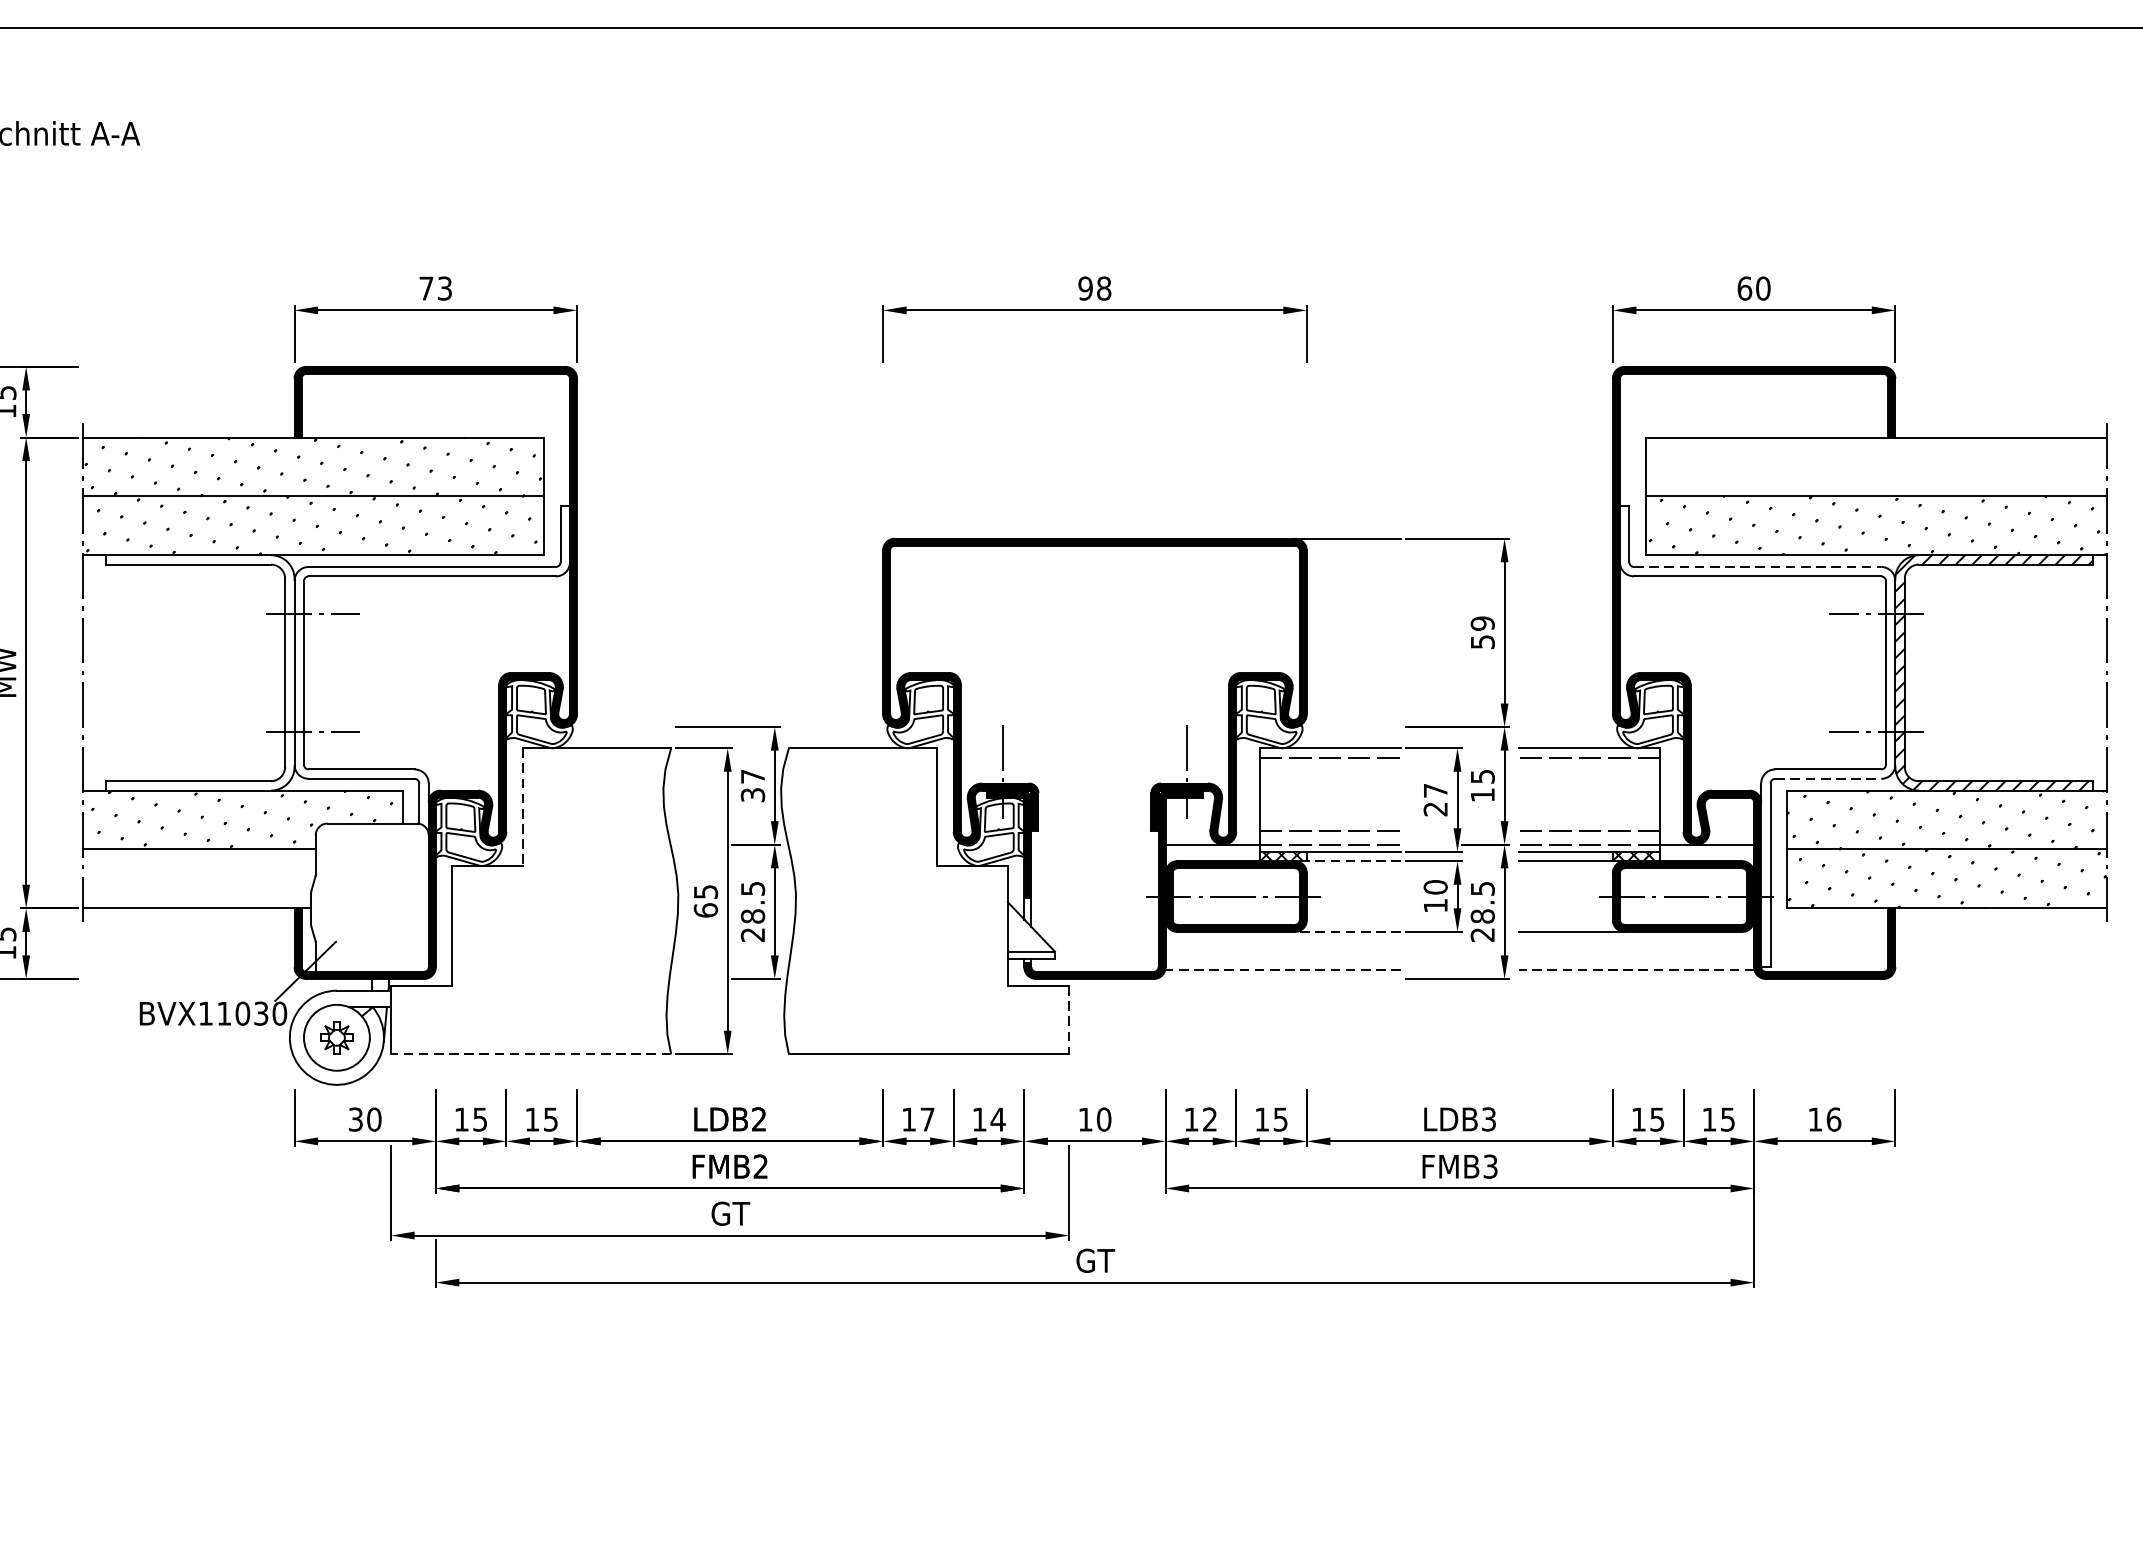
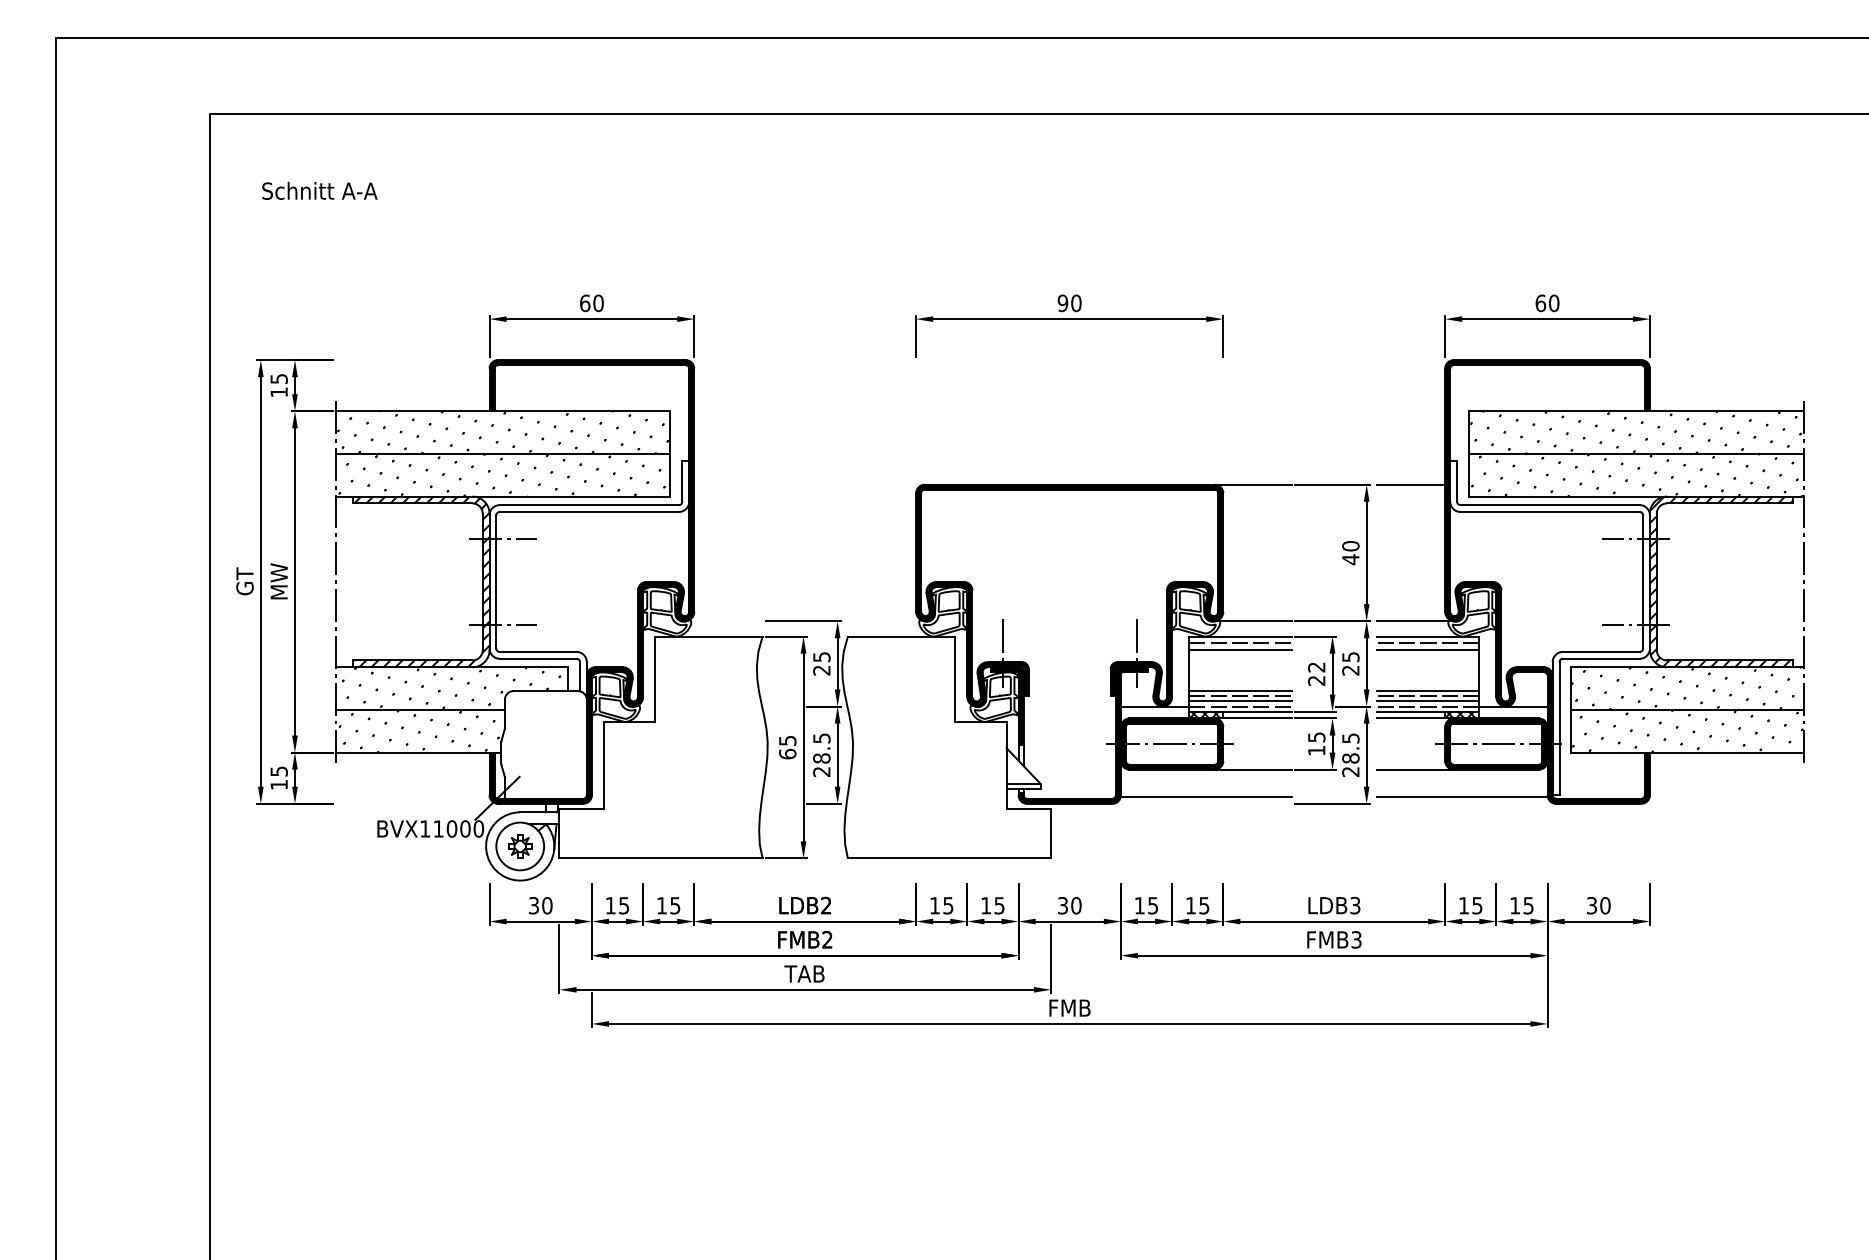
text: (435, 288) -> (591, 303), 73 -> 60
text: (1104, 288) -> (1076, 303), 98 -> 90
hatch: (1875, 466) -> (1635, 432), added
line: (1565, 538) -> (1410, 484), added
line: (1758, 567) -> (1550, 505), dashed -> solid
text: (1482, 633) -> (1350, 553), 59 -> 40
hatch: (200, 672) -> (421, 581), added
line: (1347, 727) -> (1252, 621), added
line: (1571, 727) -> (1415, 621), added
line: (1330, 767) -> (1240, 650), added
line: (1588, 767) -> (1427, 650), added
line: (1828, 778) -> (1601, 658), dashed -> solid
text: (752, 785) -> (821, 663), 37 -> 25
text: (1435, 790) -> (1316, 667), 27 -> 22
text: (1482, 795) -> (1350, 670), 15 -> 25
line: (523, 807) -> (655, 679), dashed -> solid
line: (1330, 824) -> (1240, 691), added
line: (1588, 824) -> (1427, 691), added
line: (1330, 837) -> (1240, 701), added
line: (1588, 837) -> (1427, 701), added
line: (1352, 861) -> (1256, 718), dashed -> solid
hatch: (197, 879) -> (419, 731), added
text: (1435, 887) -> (1316, 737), 10 -> 15
line: (1347, 931) -> (1252, 769), dashed -> solid
line: (1282, 968) -> (1205, 796), dashed -> solid
line: (1635, 968) -> (1461, 796), dashed -> solid
text: (261, 1013) -> (465, 828), BVX11030 -> BVX11000
line: (1068, 1019) -> (1050, 833), dashed -> solid
line: (531, 1054) -> (661, 858), dashed -> solid
text: (927, 1119) -> (948, 905), 17 -> 15
text: (998, 1119) -> (999, 905), 14 -> 15
text: (1084, 1119) -> (1062, 905), 10 -> 30
text: (1209, 1119) -> (1152, 905), 12 -> 15
text: (1824, 1119) -> (1598, 905), 16 -> 30
text: (729, 1213) -> (804, 973), GT -> TAB
text: (1094, 1259) -> (1069, 1007), GT -> FMB

